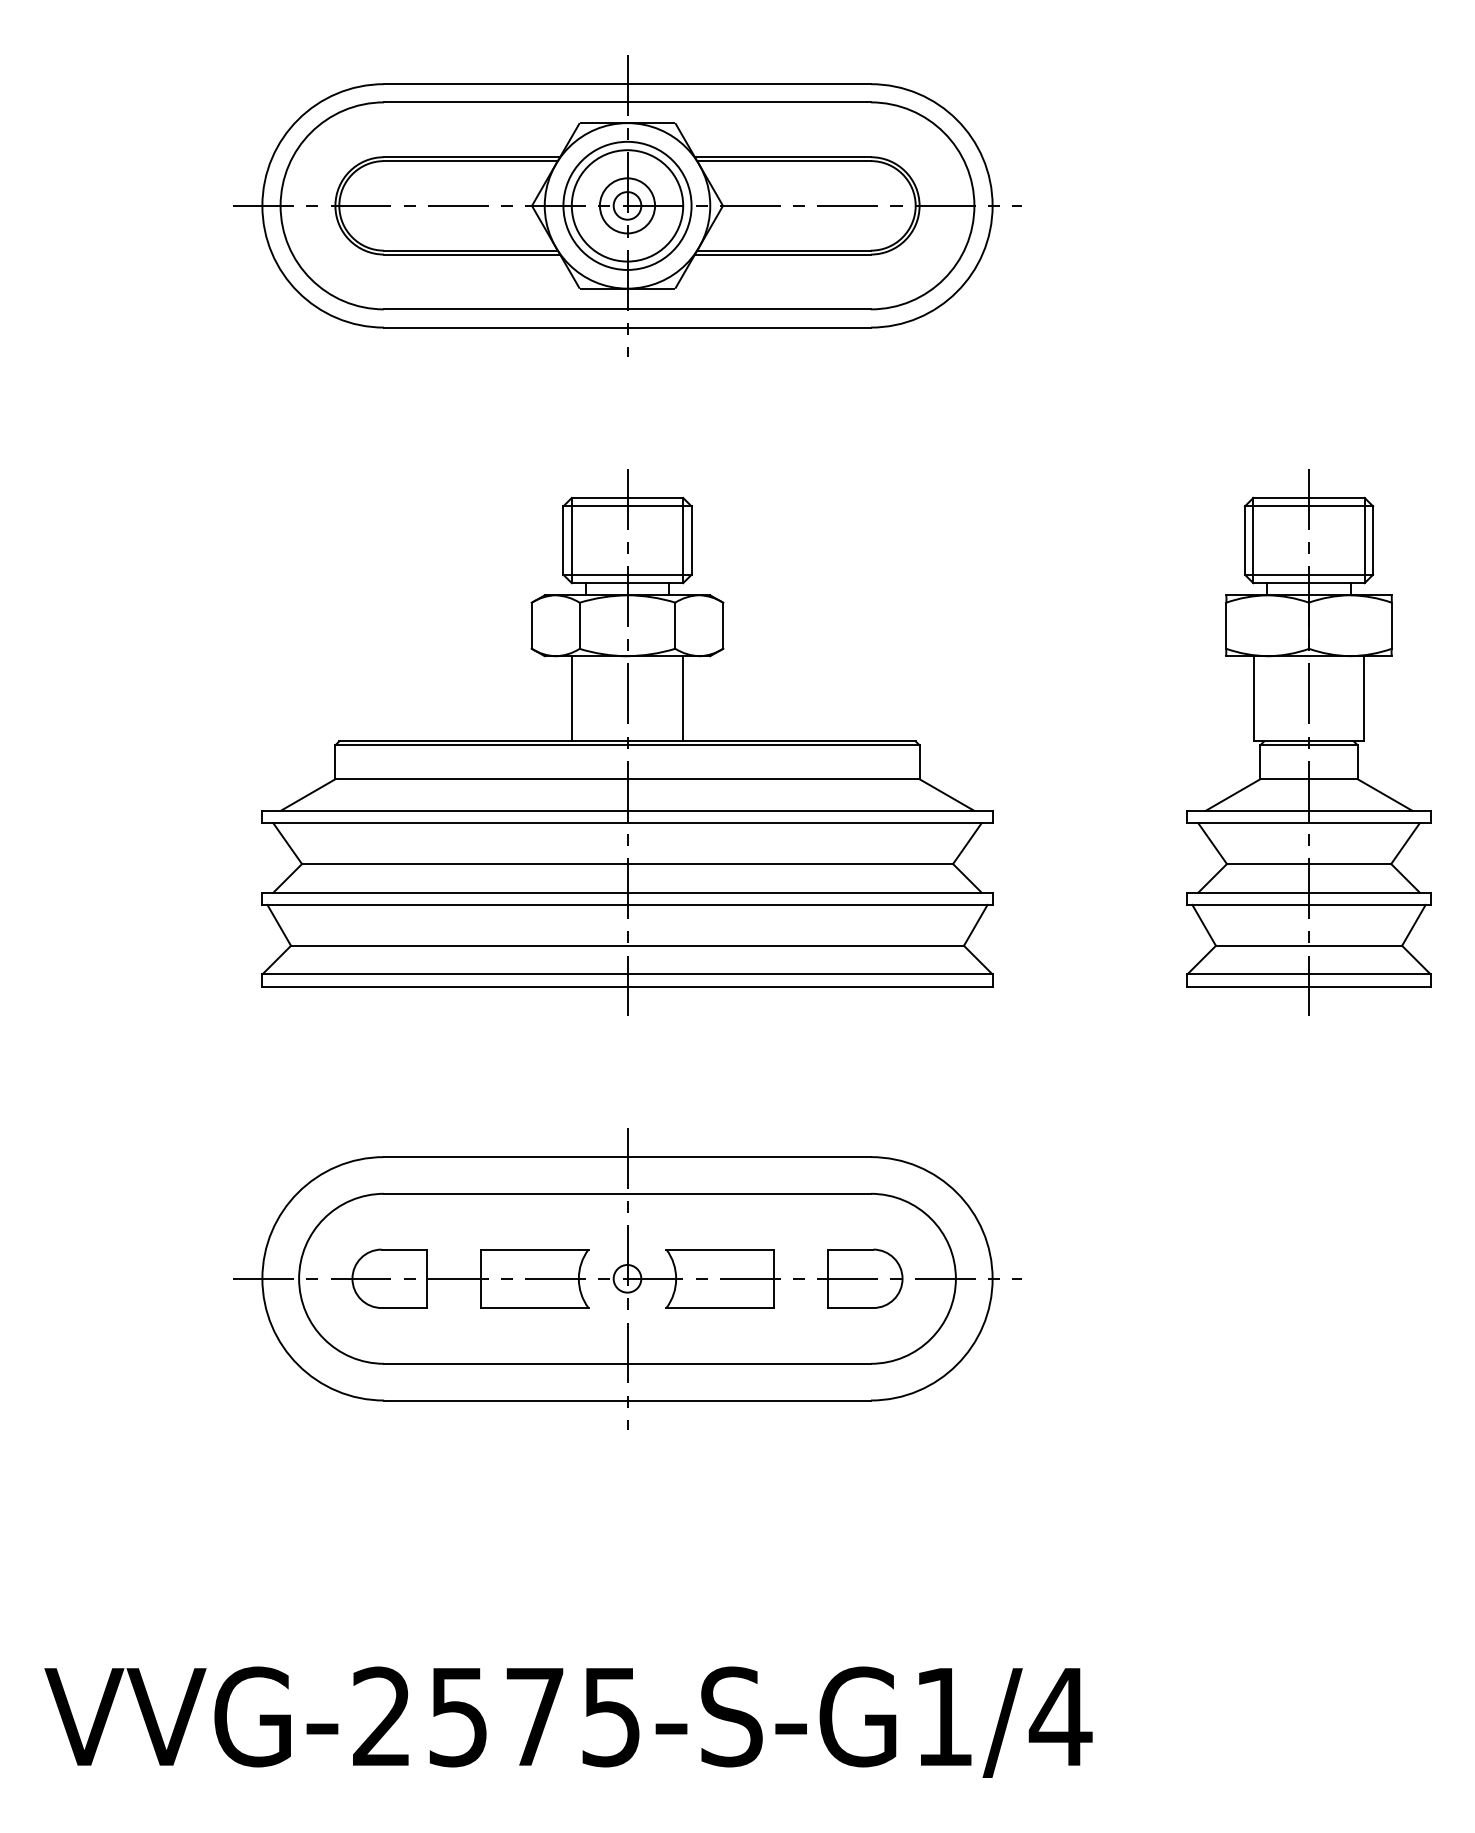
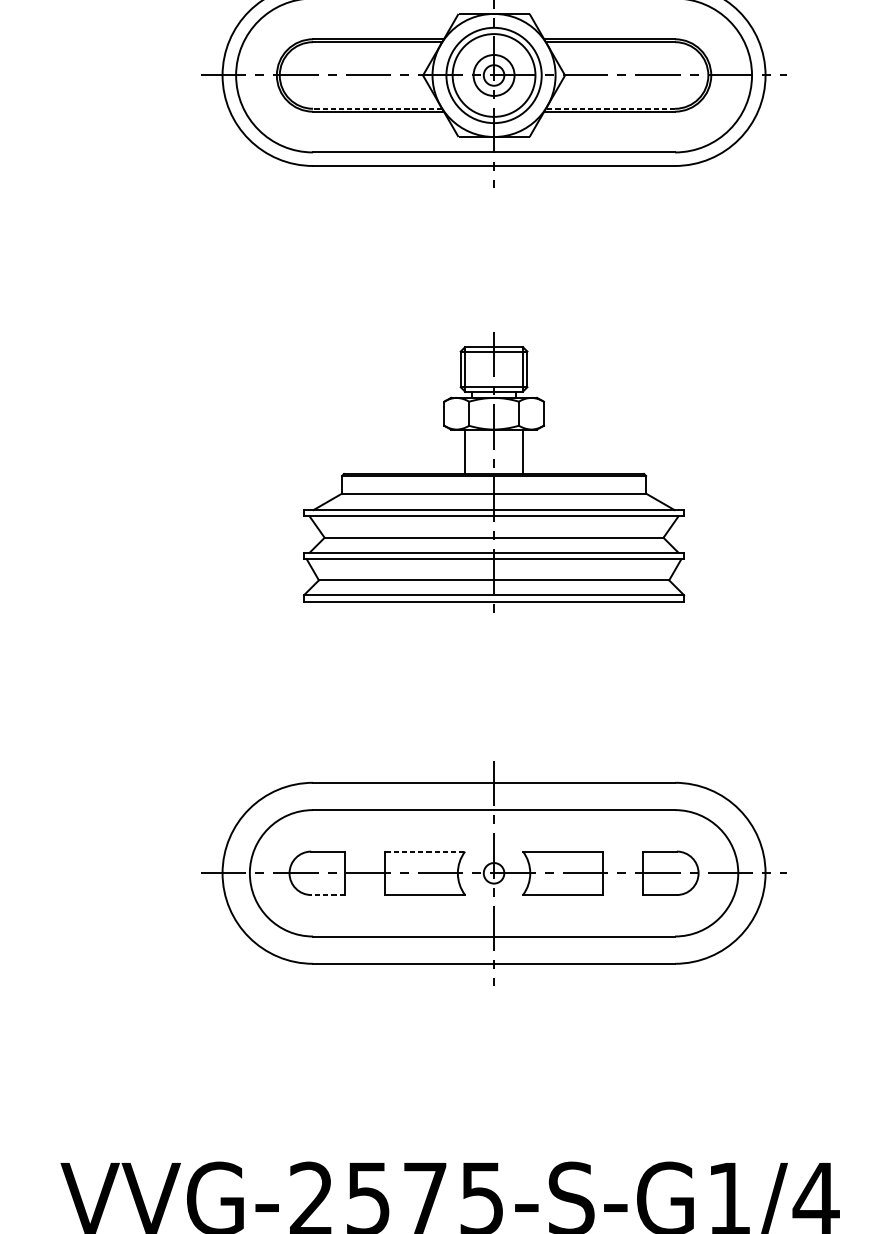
line: (470, 250) -> (377, 108), solid -> dashed
line: (784, 250) -> (610, 108), solid -> dashed
part: (627, 742) -> (494, 474), size x0.7
line: (535, 1249) -> (425, 851), solid -> dashed
line: (404, 1308) -> (328, 895), solid -> dashed

